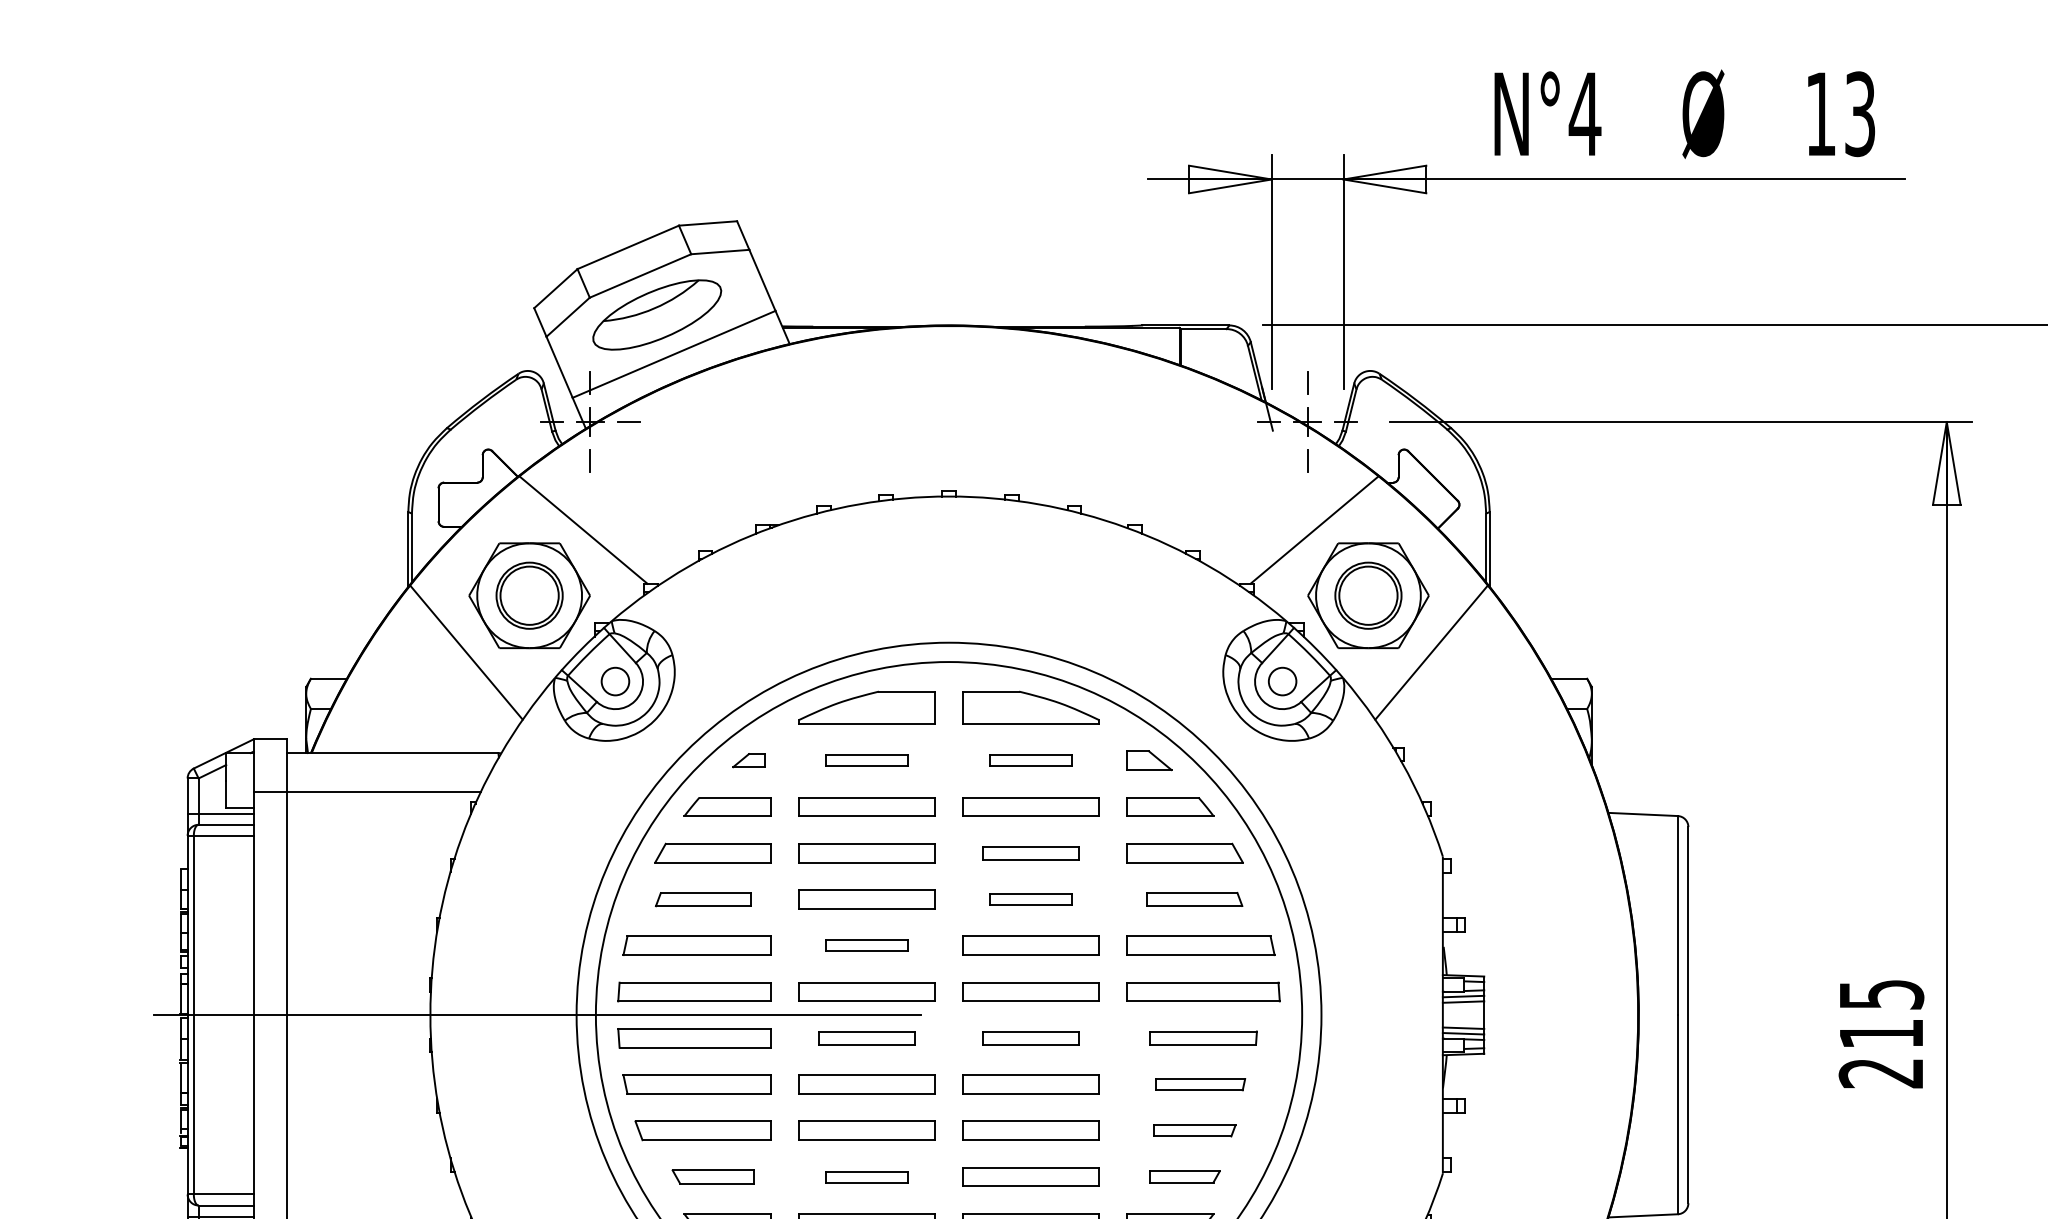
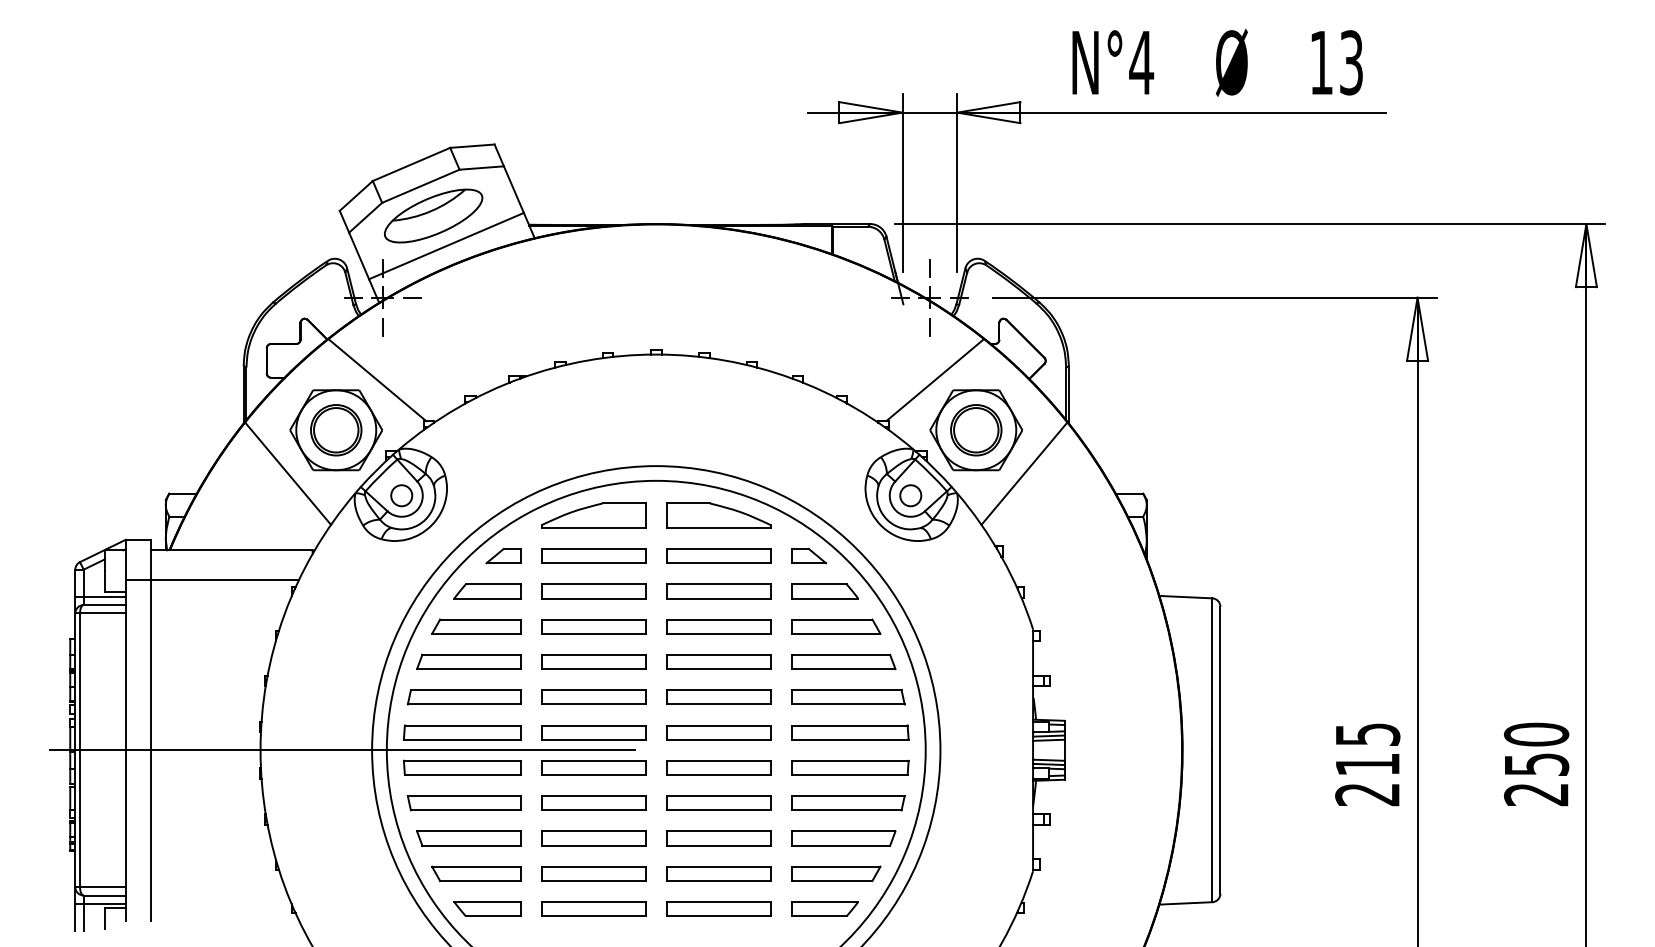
part: (748, 759) -> (503, 555), size x1.43
part: (866, 759) -> (593, 555), size x1.67
part: (1030, 759) -> (718, 555), size x1.67
part: (1030, 852) -> (718, 626), size x1.43
part: (1030, 898) -> (718, 661), size x1.67
part: (1194, 898) -> (843, 661), size x1.43
part: (702, 900) -> (468, 662), size x1.43
part: (866, 944) -> (593, 696), size x1.67
part: (866, 1037) -> (593, 767), size x1.43
part: (1030, 1037) -> (718, 767), size x1.43
part: (1203, 1037) -> (850, 767), size x1.43
part: (1200, 1084) -> (848, 803), size x1.67
part: (1194, 1130) -> (843, 838), size x1.67
part: (713, 1176) -> (476, 873), size x1.43
part: (866, 1176) -> (593, 873), size x1.67
part: (1185, 1176) -> (836, 873), size x1.67

